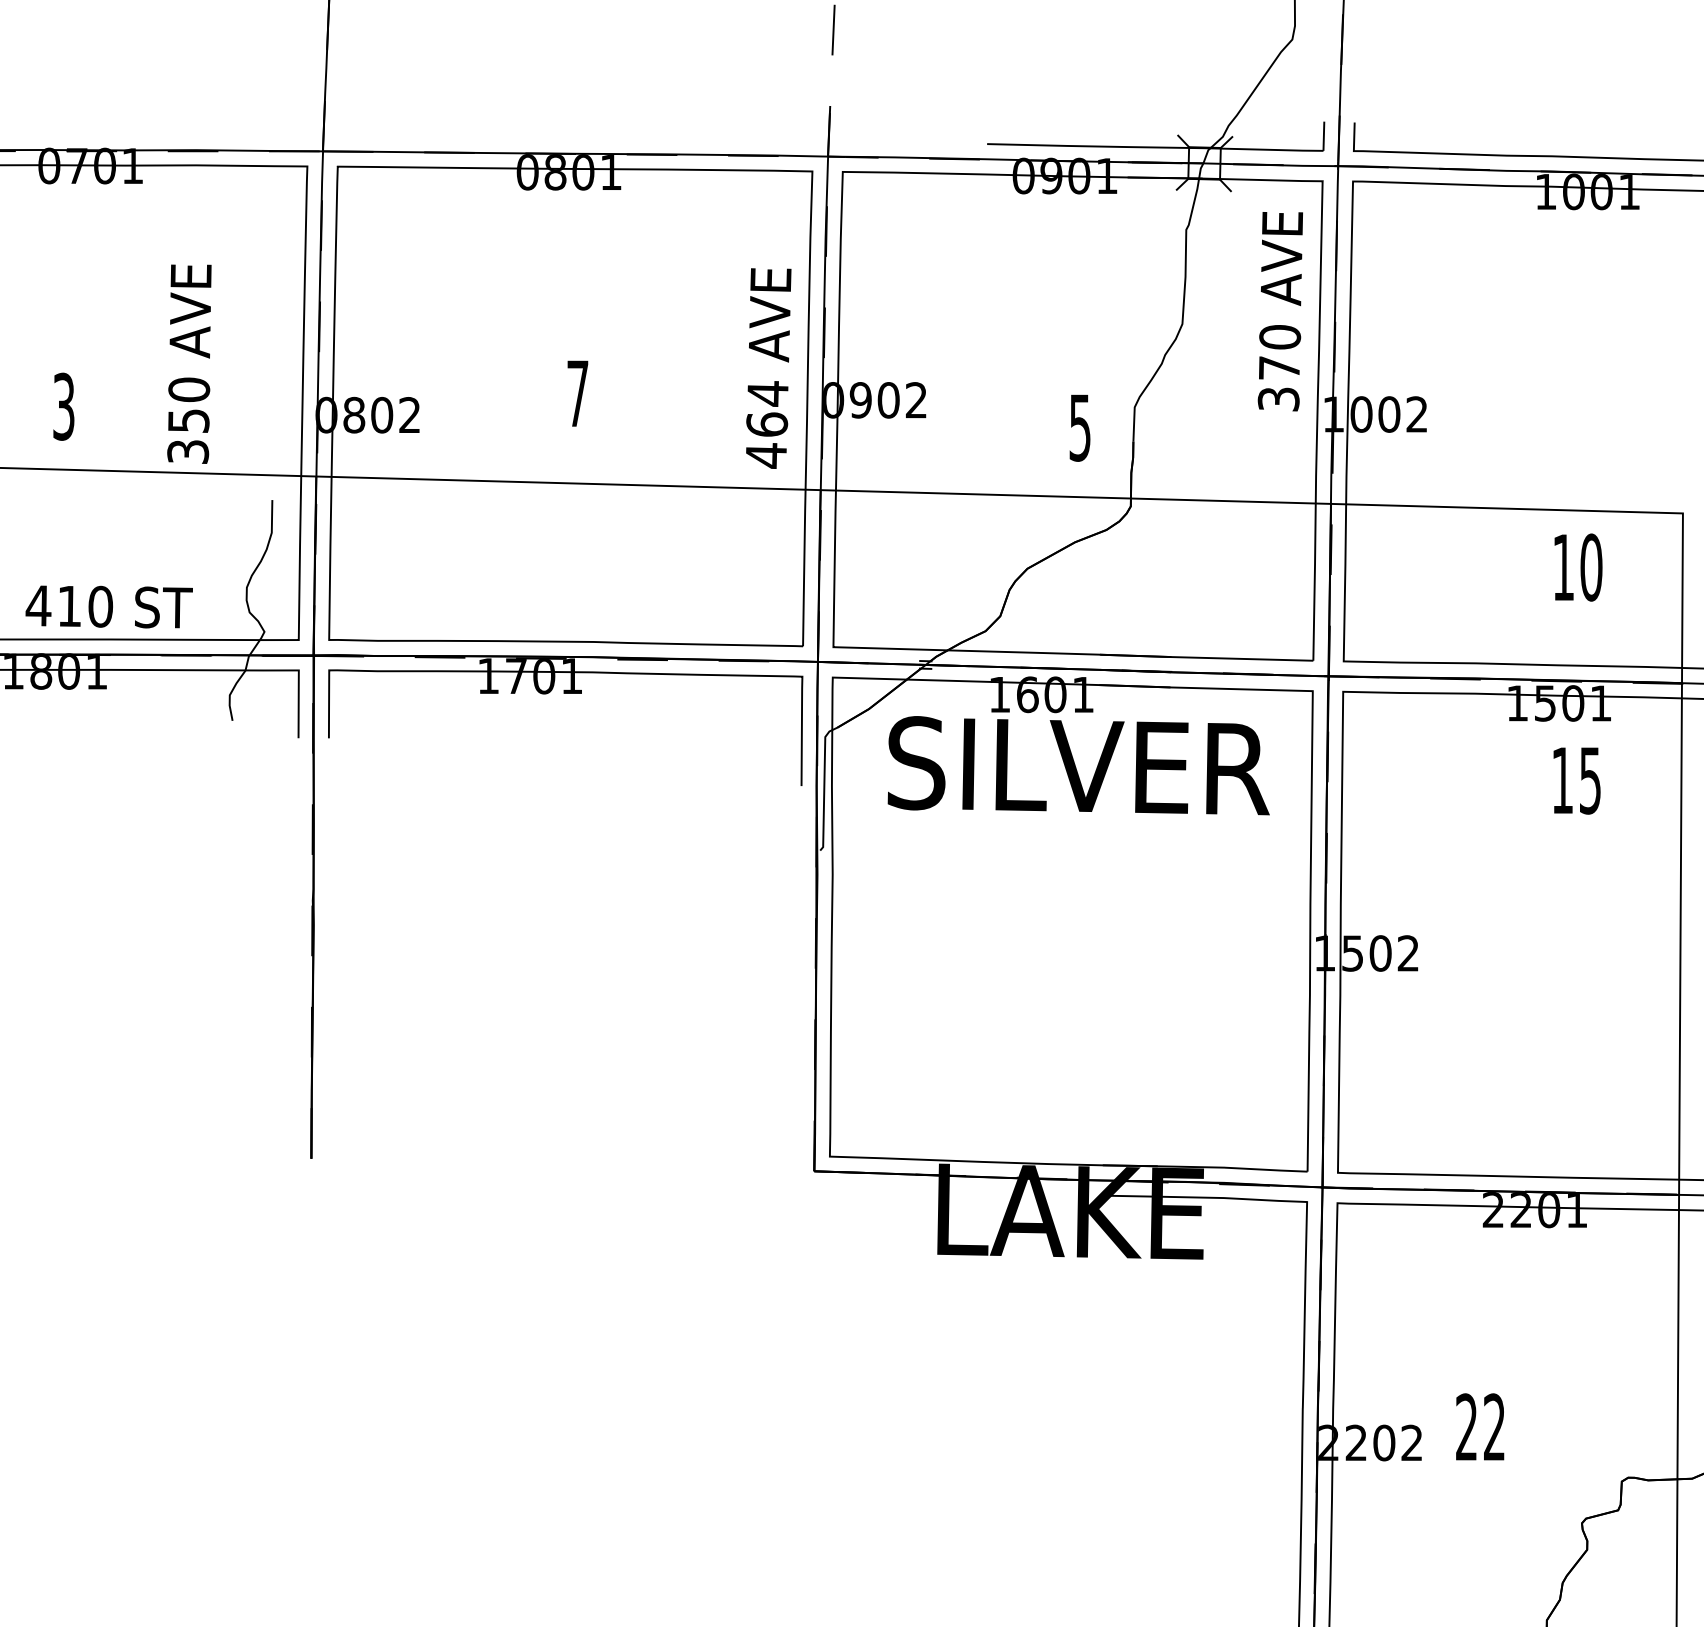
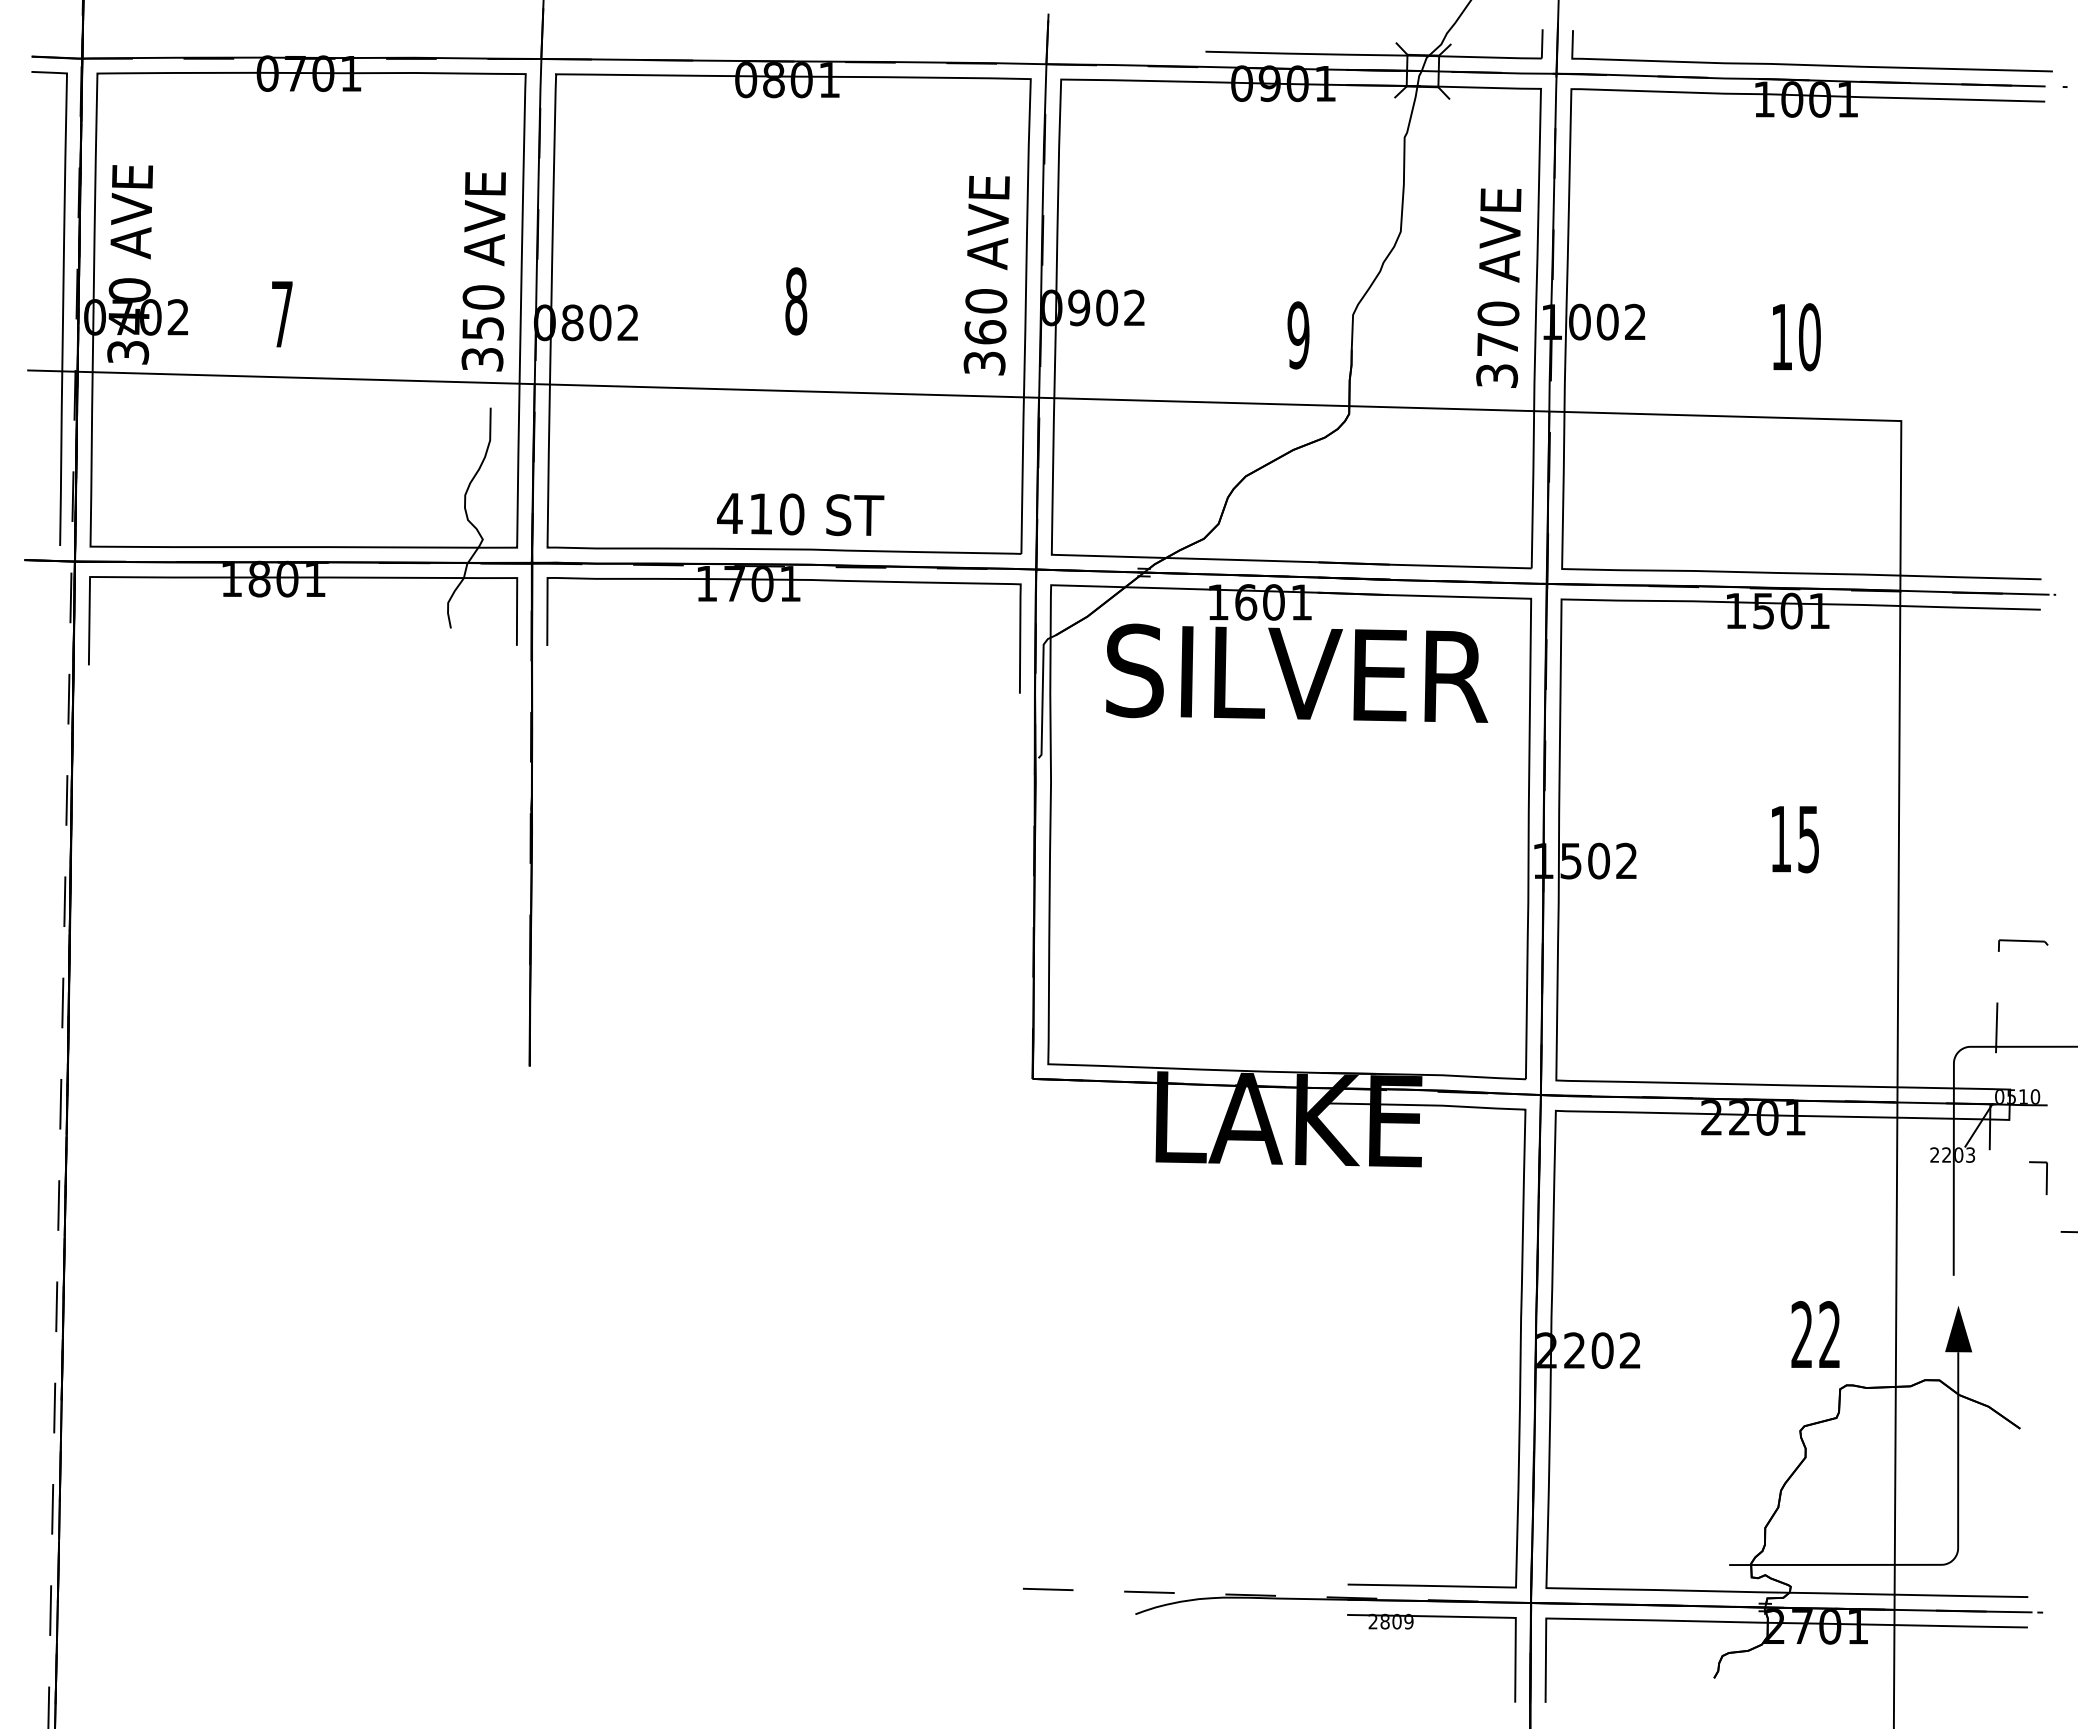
text: (1280, 310) -> (1498, 287), moved
text: (189, 363) -> (483, 271), moved
text: (578, 393) -> (796, 301), 7 -> 8
text: (63, 406) -> (281, 314), 3 -> 7
text: (767, 424) -> (985, 332), 464 -> 360
text: (1080, 427) -> (1298, 335), 5 -> 9
text: (1578, 567) -> (1796, 337), moved
text: (109, 606) -> (800, 514), moved
text: (1577, 780) -> (1795, 839), moved
text: (1480, 1426) -> (1815, 1334), moved

